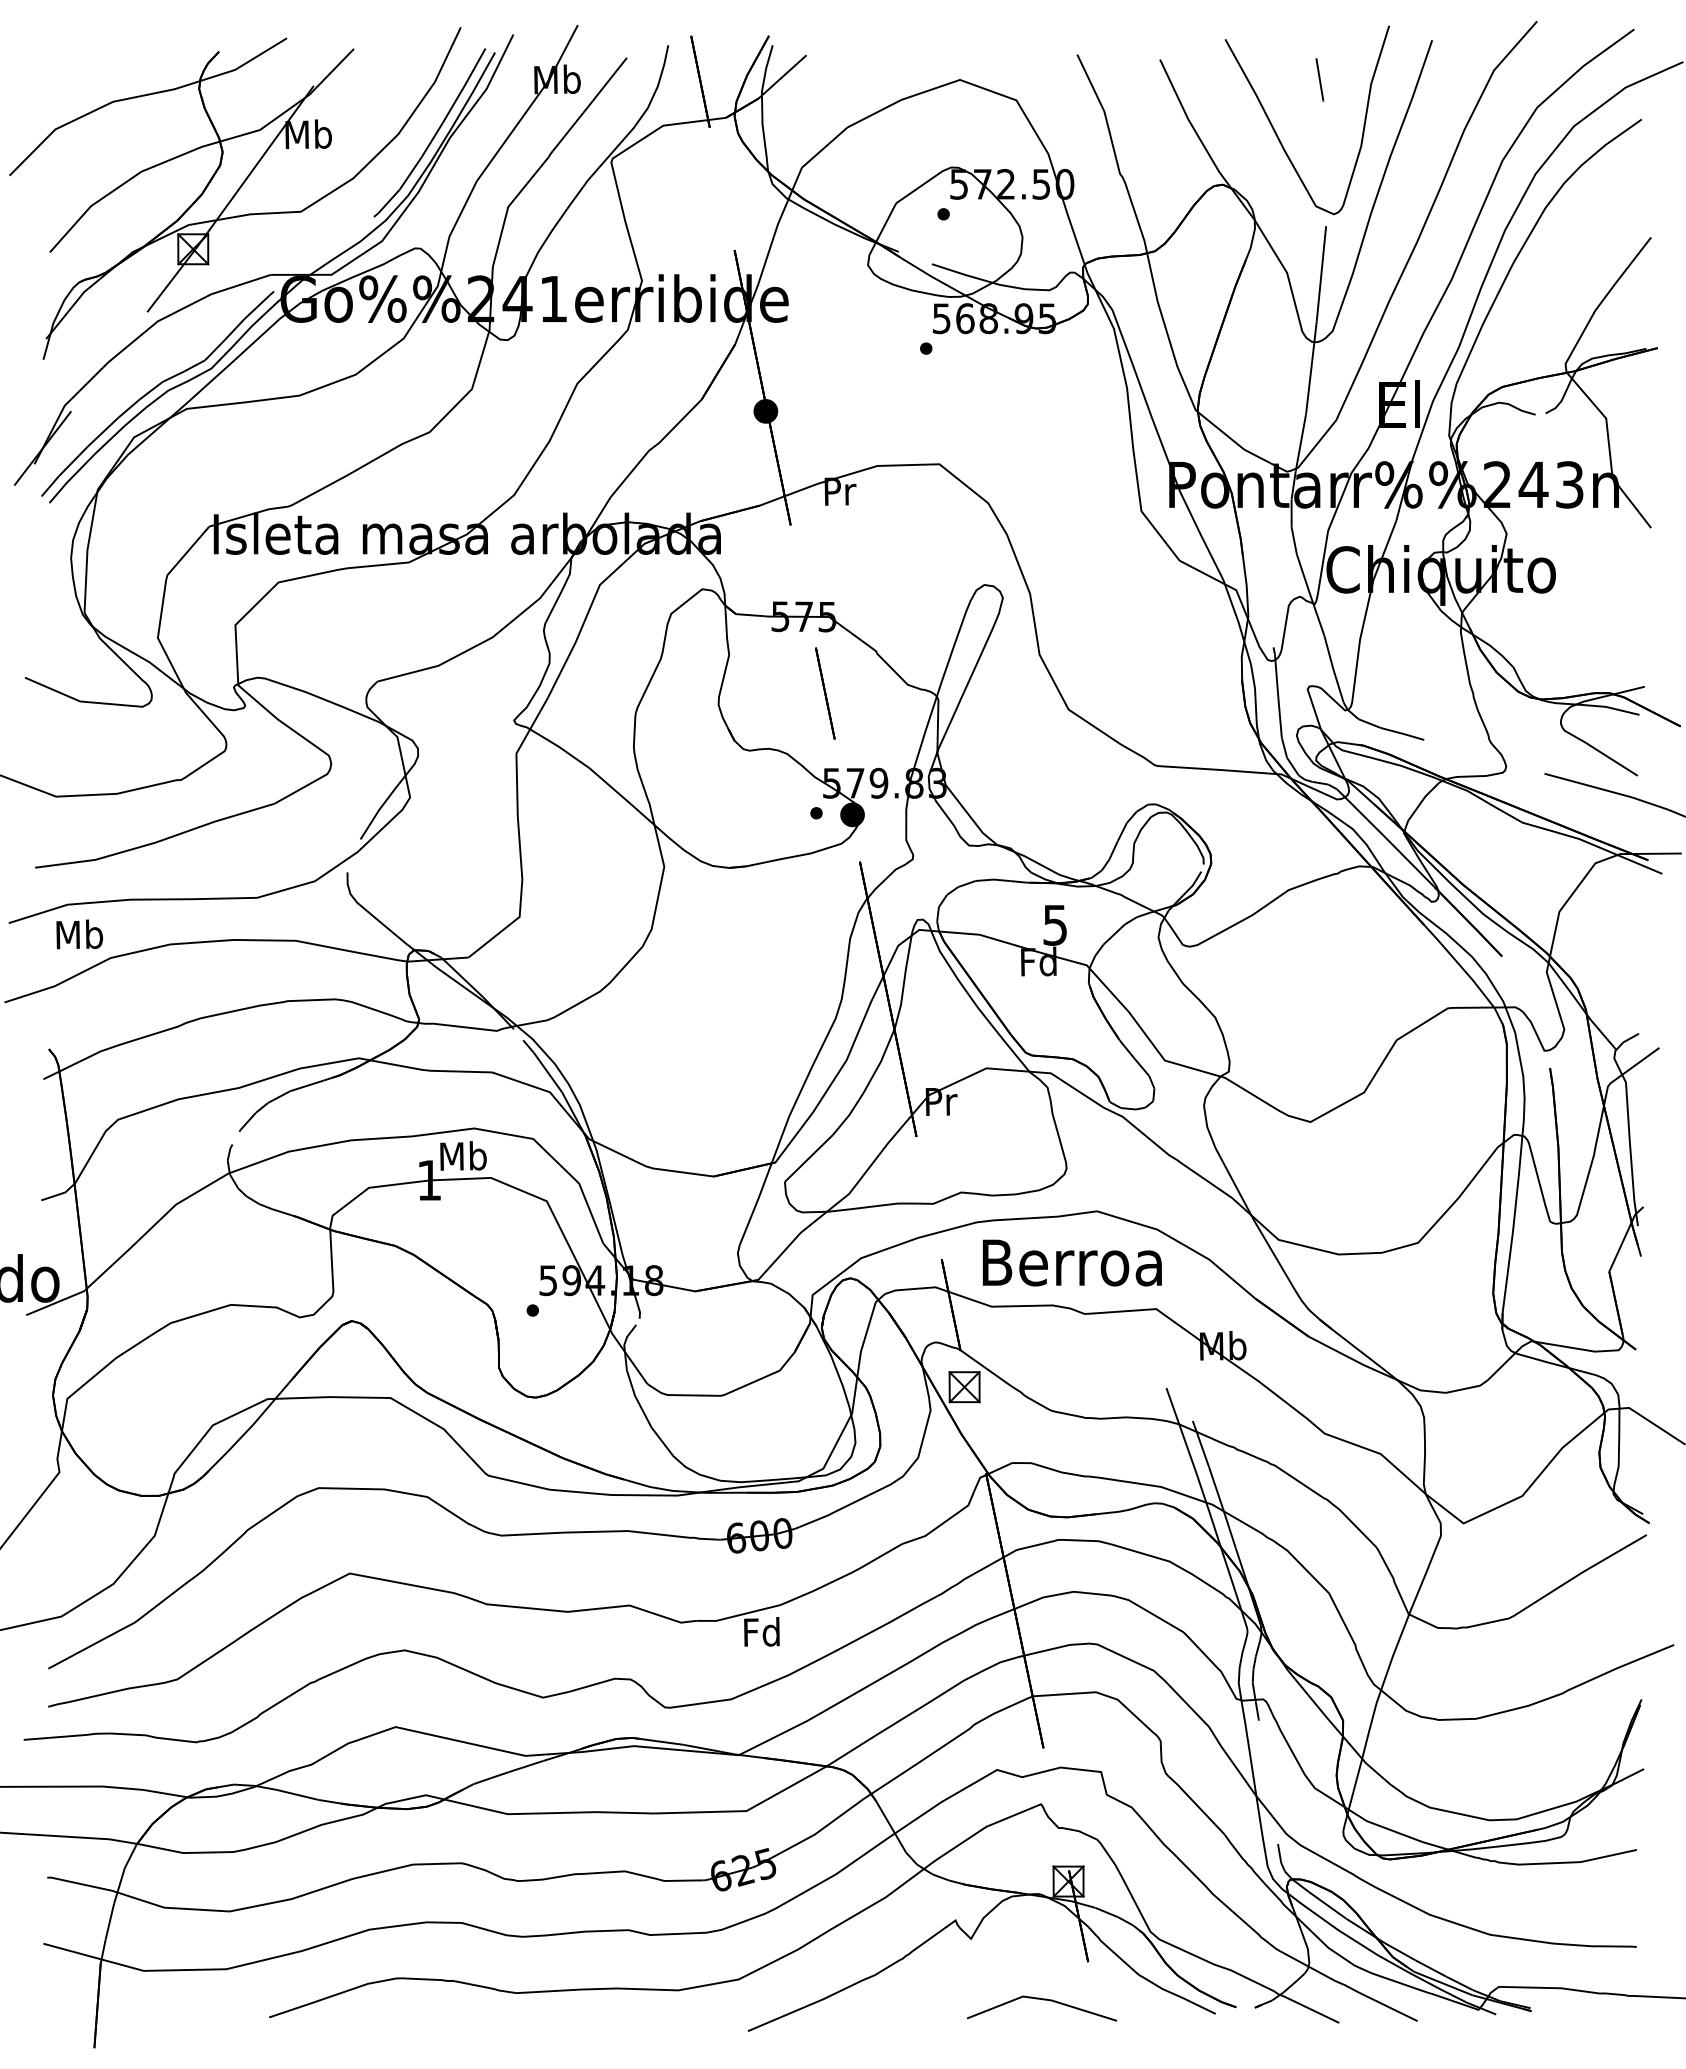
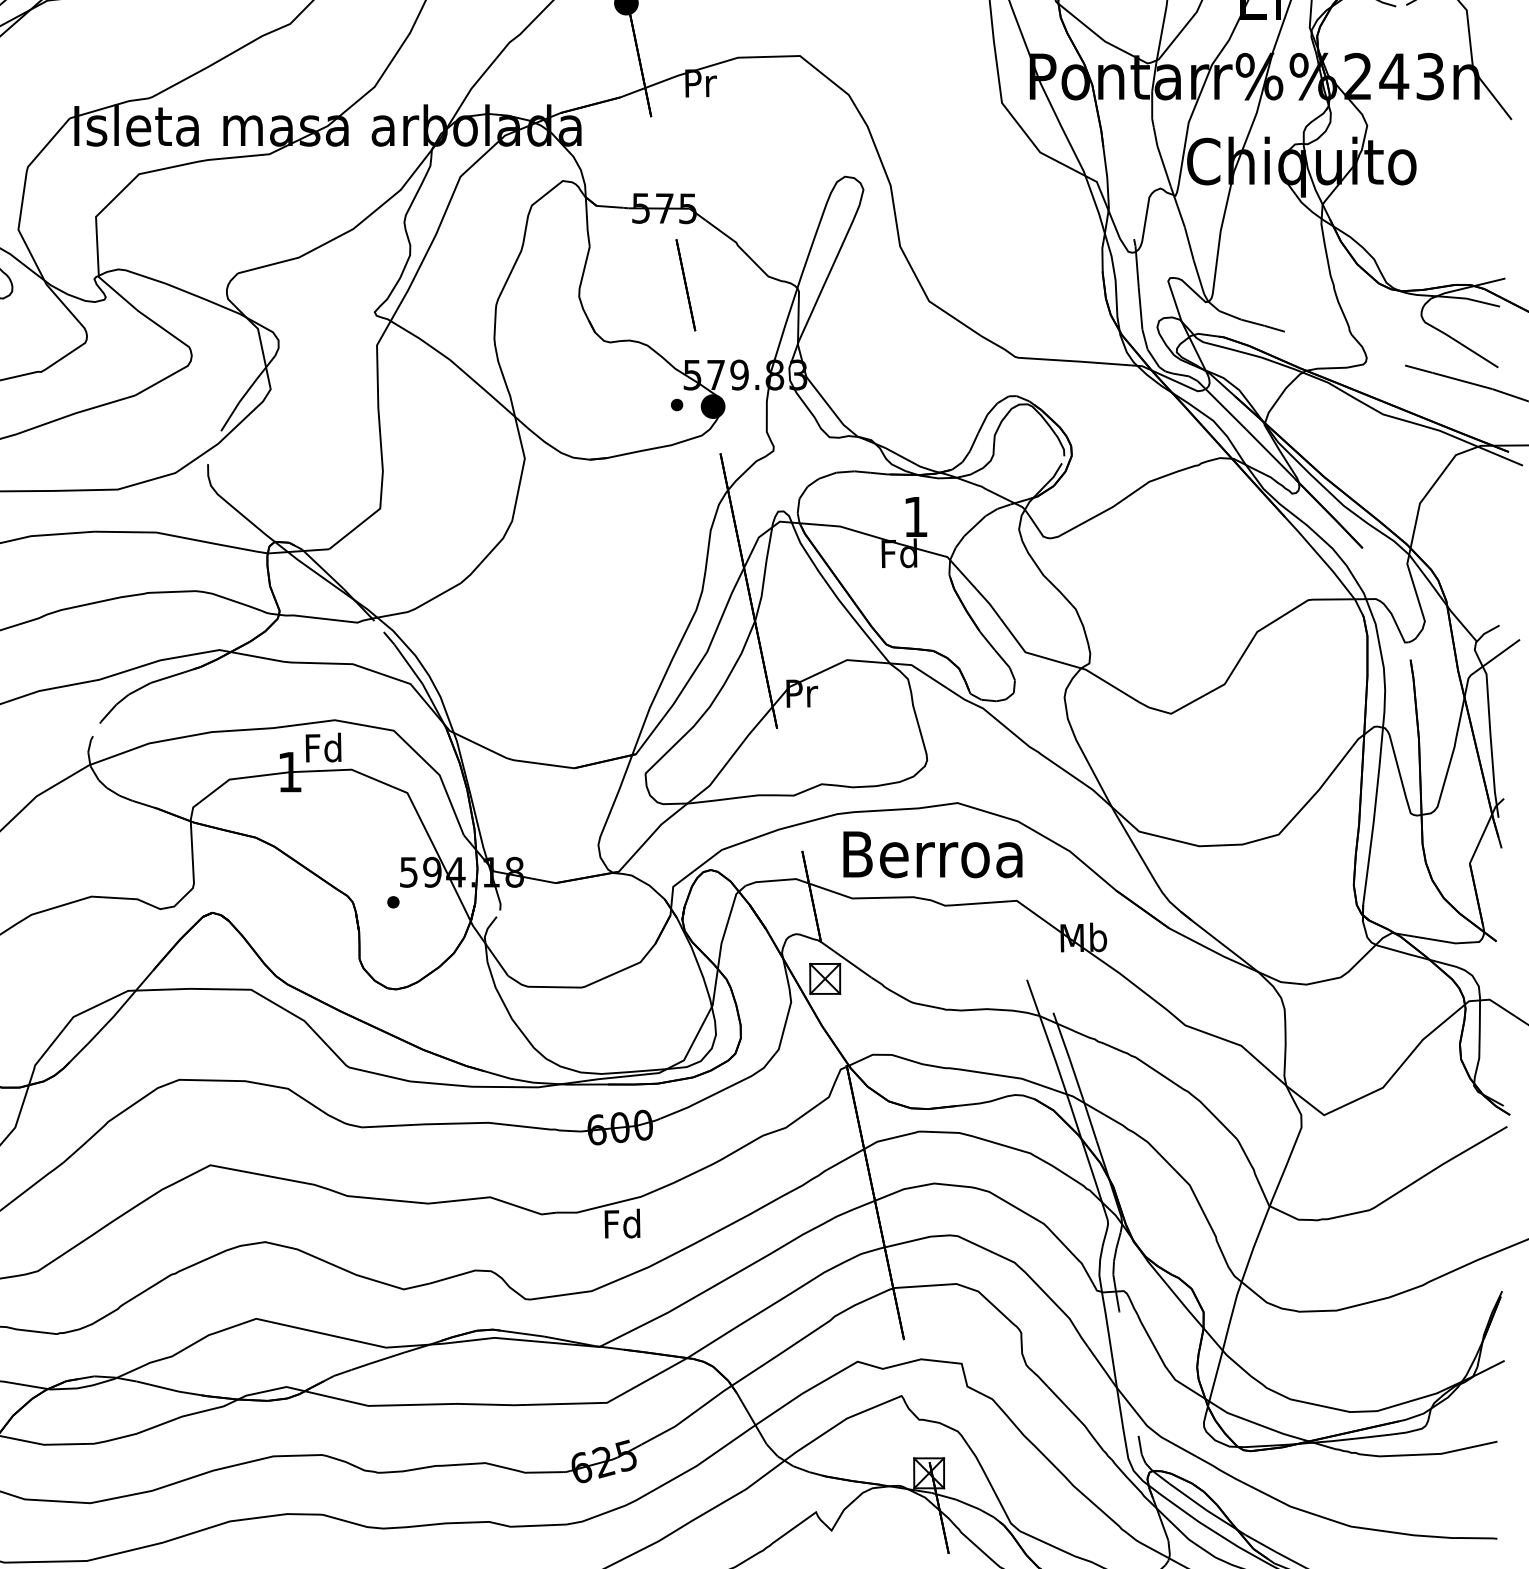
text: (1054, 925) -> (915, 517), 5 -> 1
text: (463, 1155) -> (324, 747), Mb -> Fd

